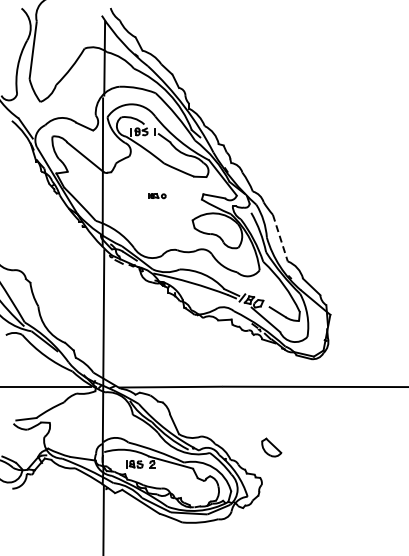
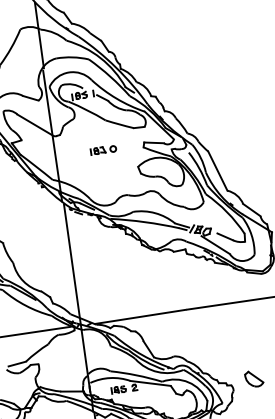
part: (157, 195) -> (103, 149), size x1.67
line: (280, 238) -> (218, 171), dashed -> solid
part: (271, 447) -> (254, 378), moved

